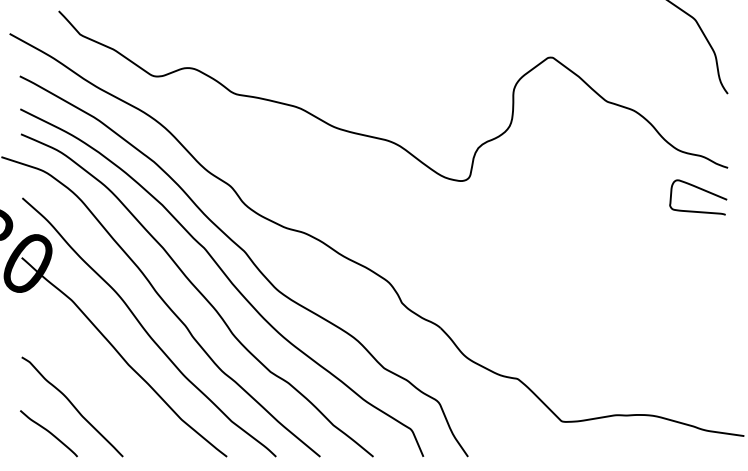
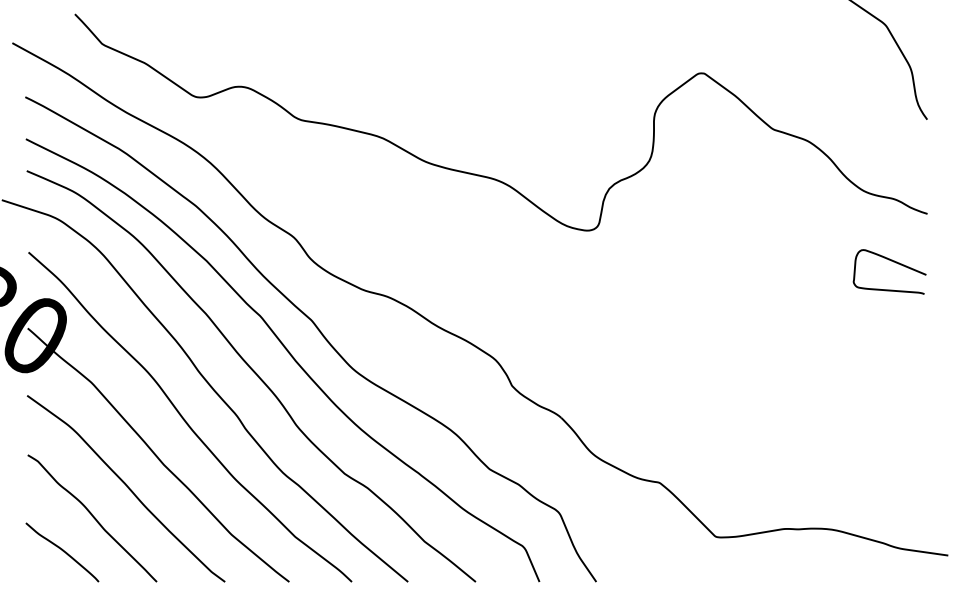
curve: (701, 190) -> (893, 263), moved
curve: (99, 382) -> (126, 487), added

